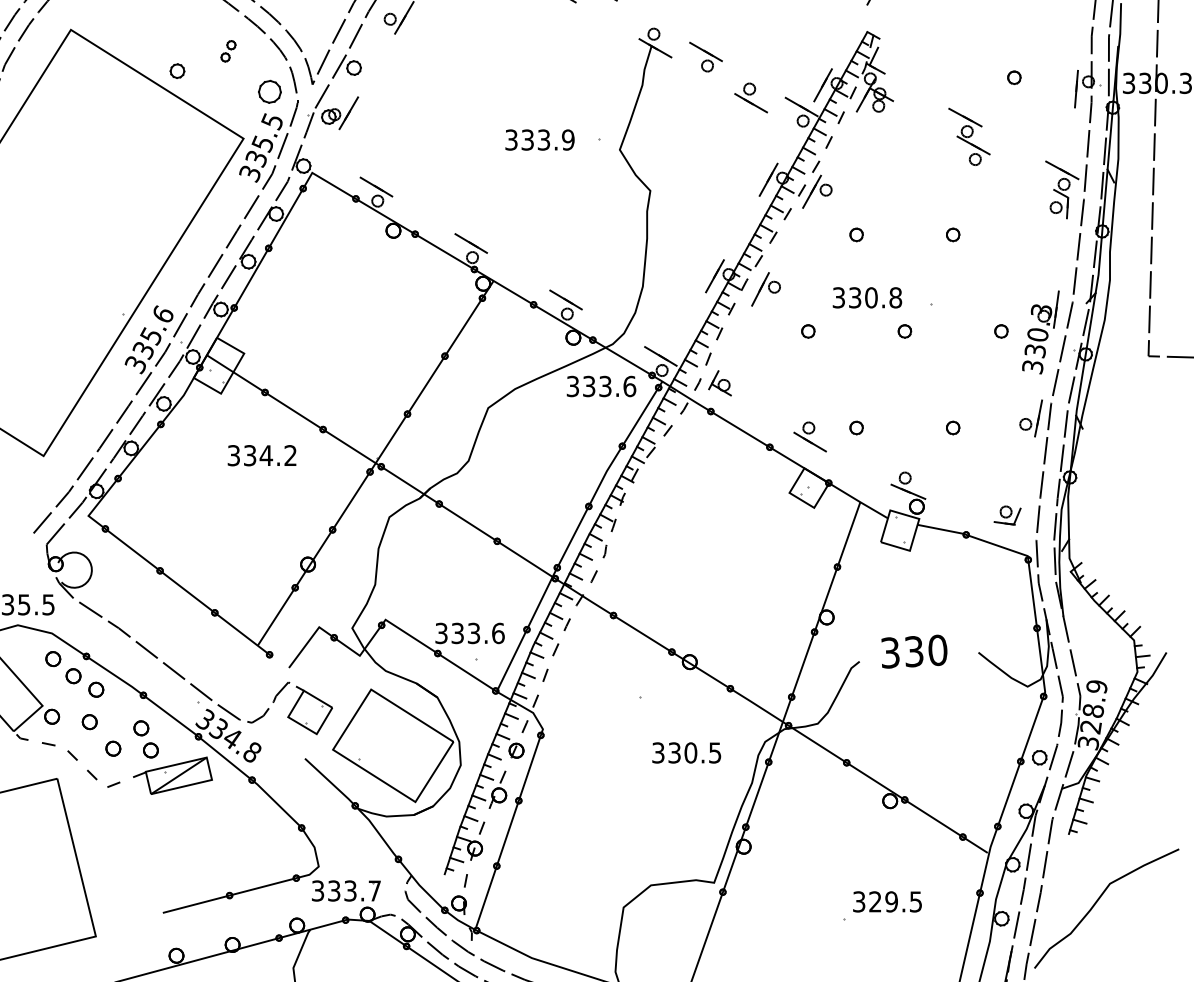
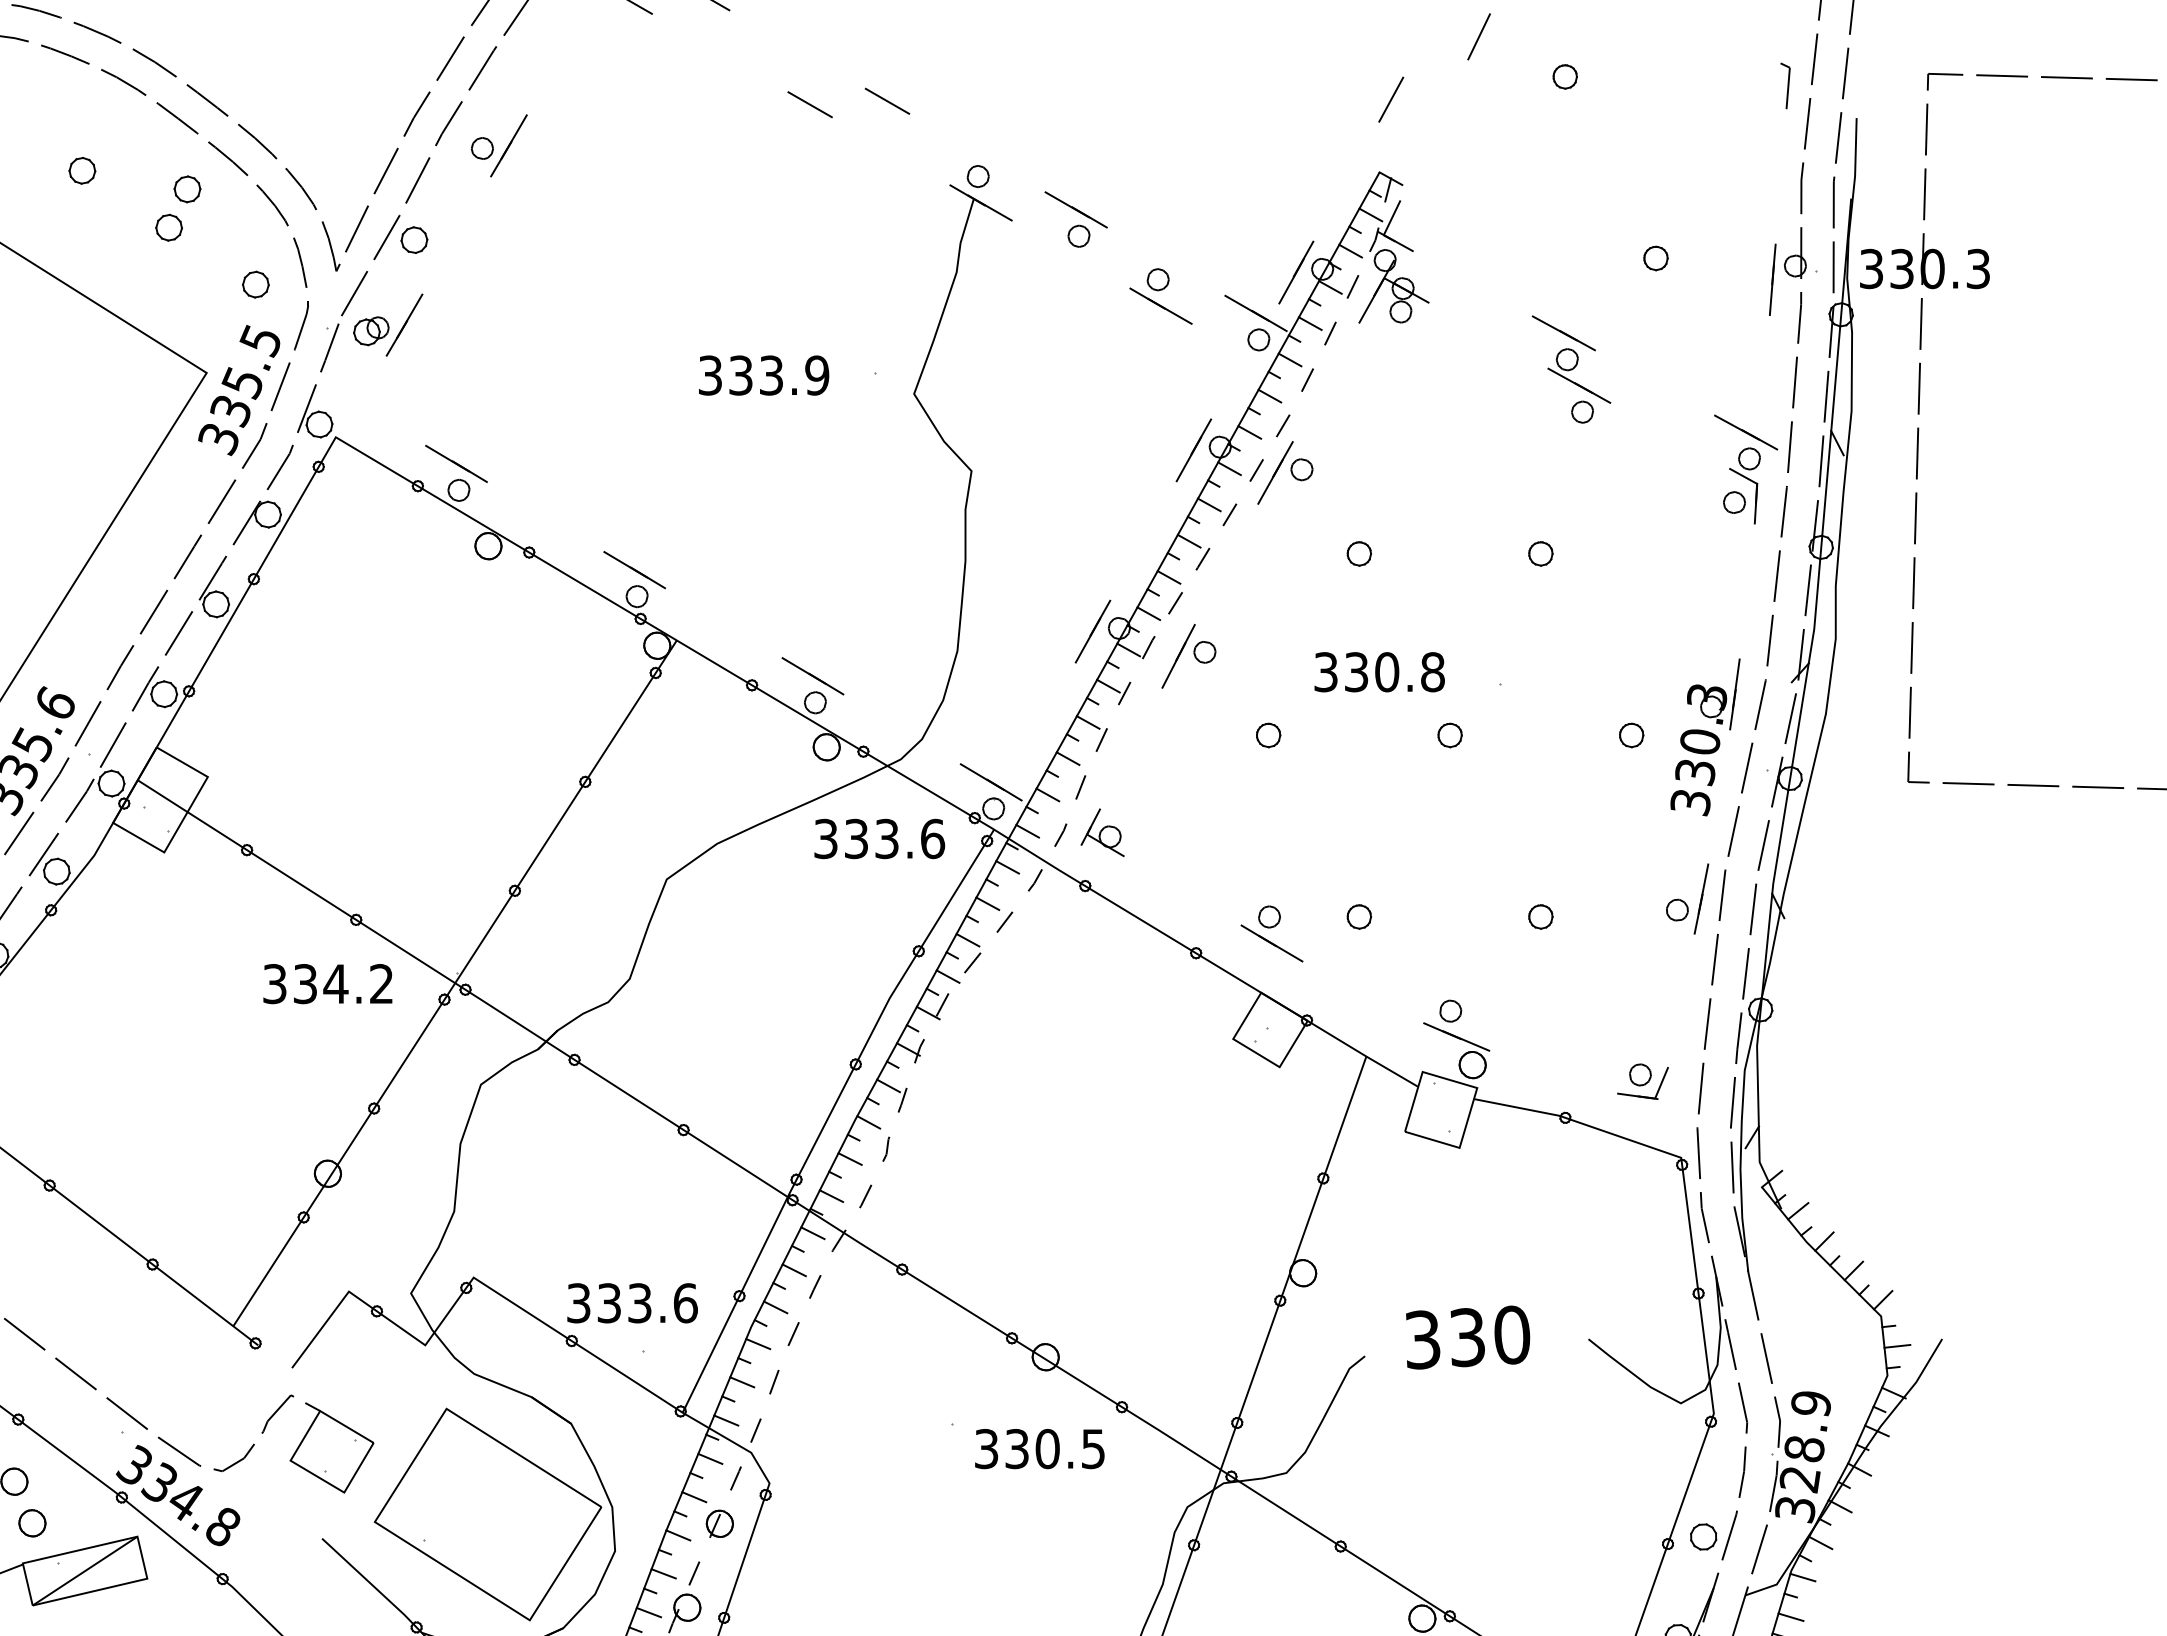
part: (228, 51) -> (178, 209), size x1.67
part: (177, 70) -> (82, 169), moved
part: (269, 91) -> (255, 284), size x0.62
text: (261, 455) -> (326, 983), moved
text: (686, 752) -> (1039, 1448), moved

